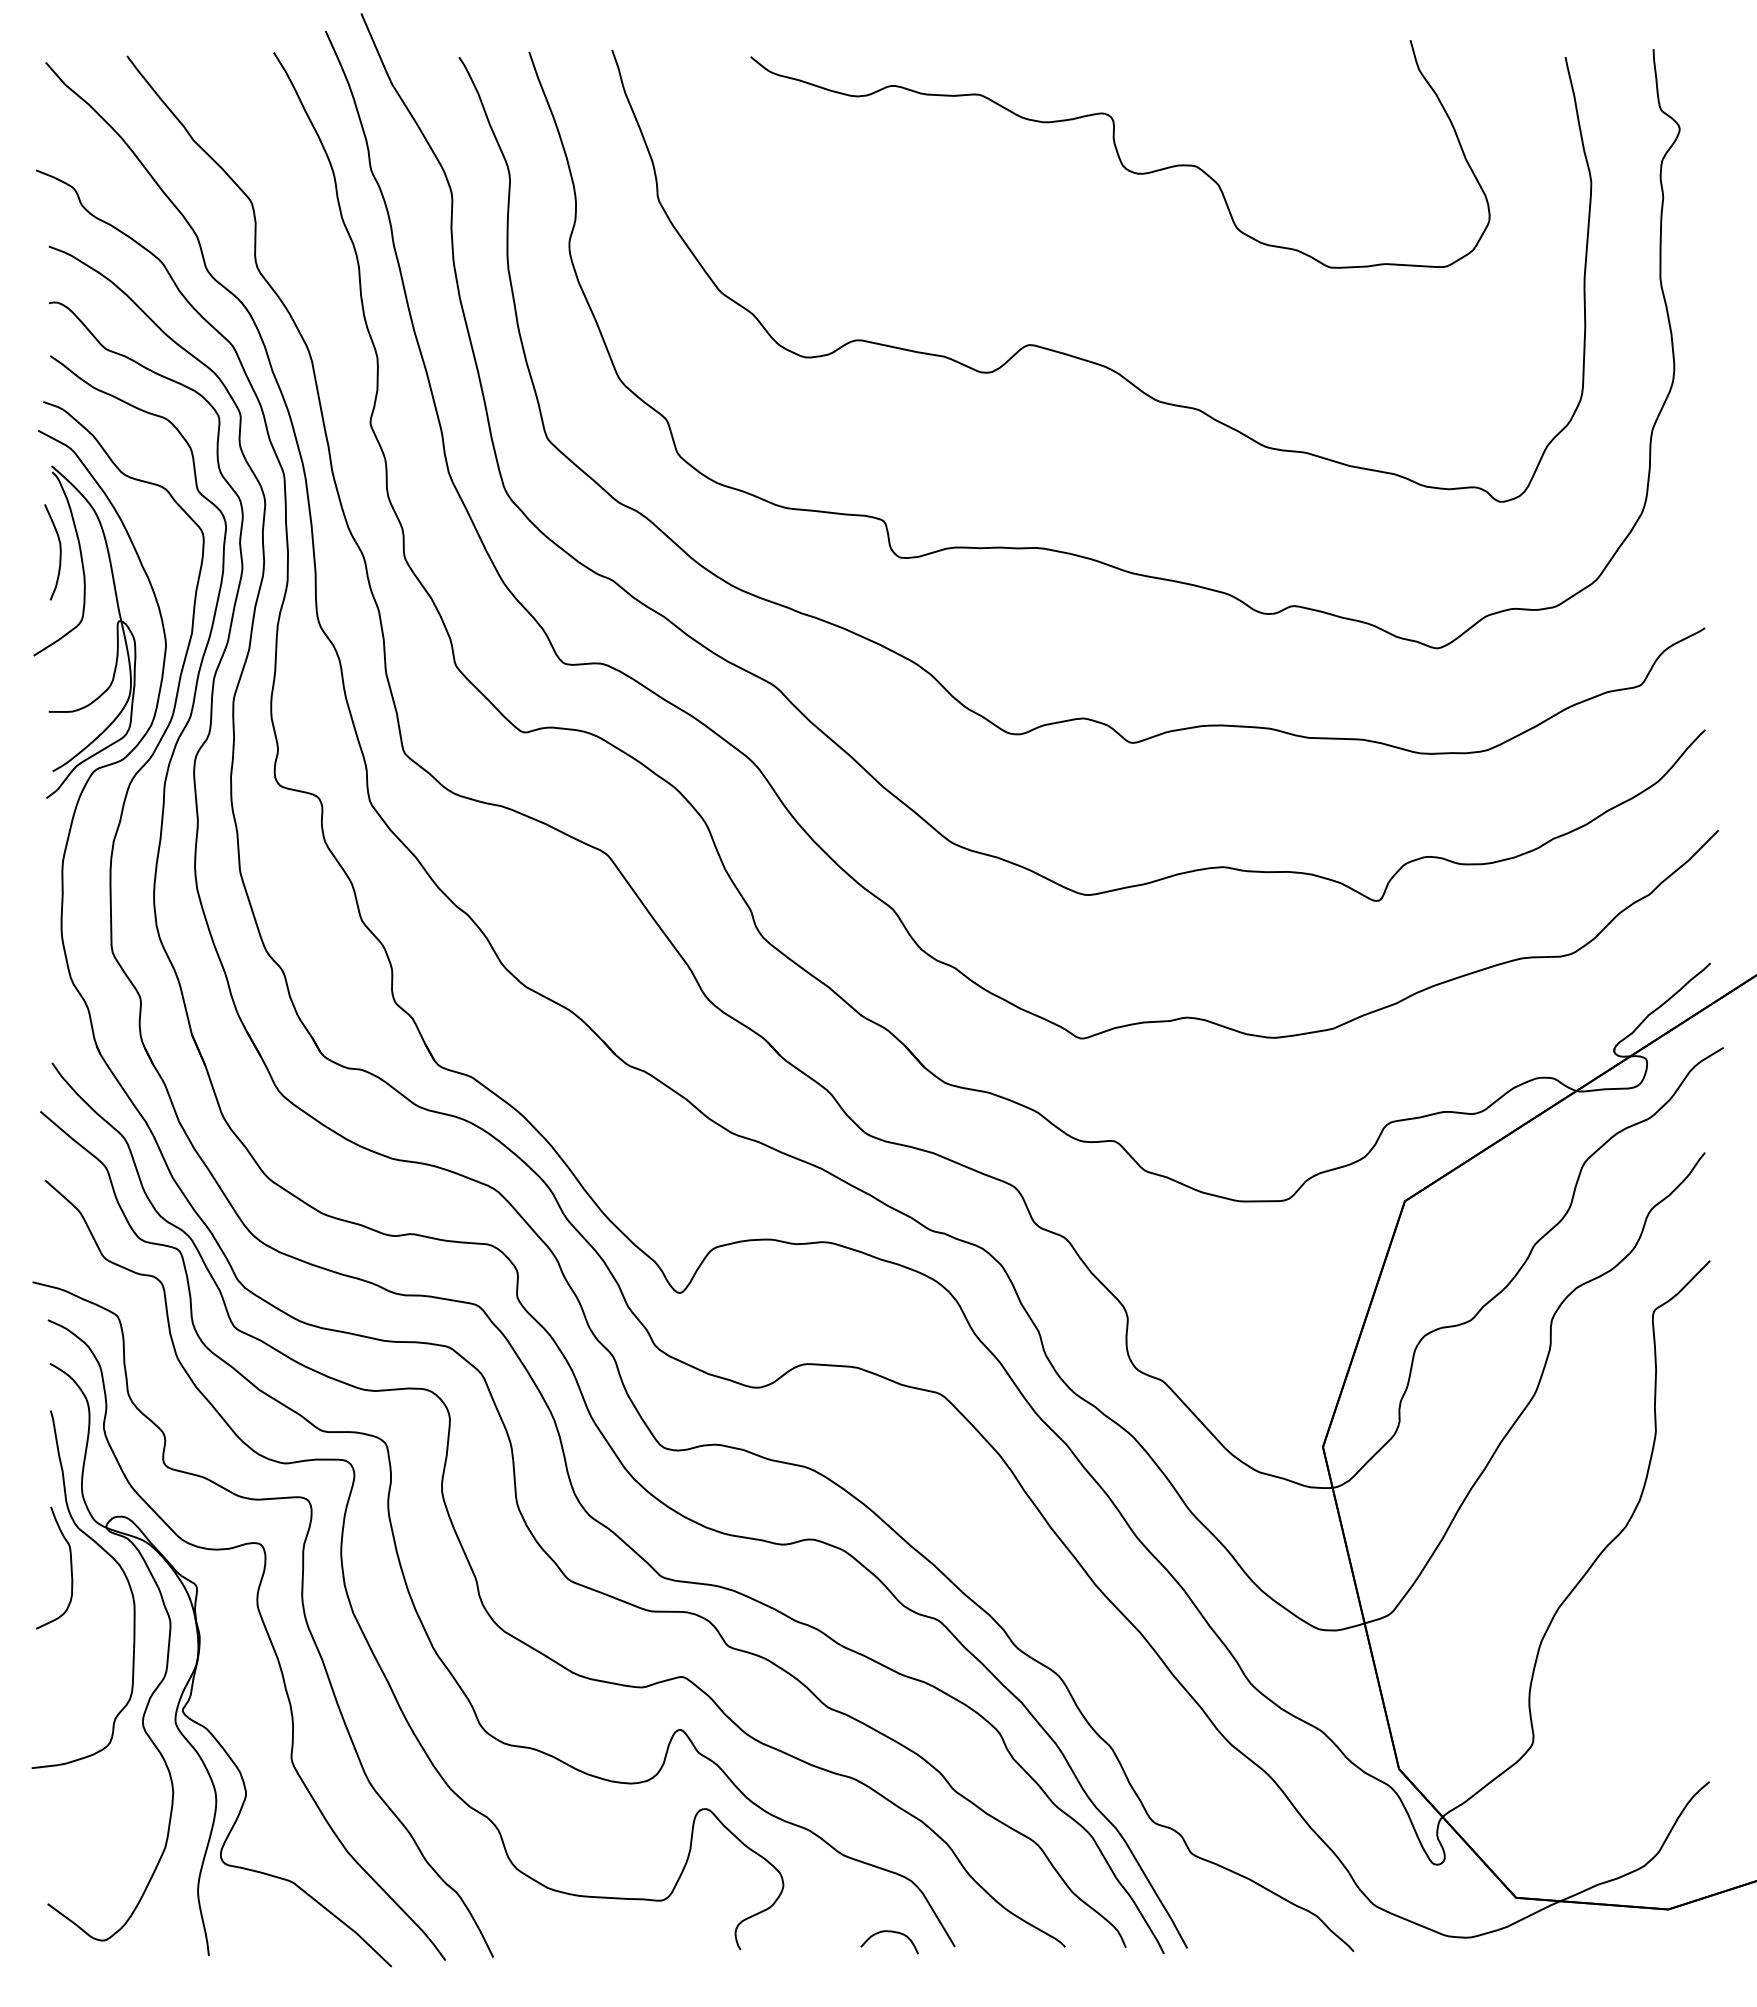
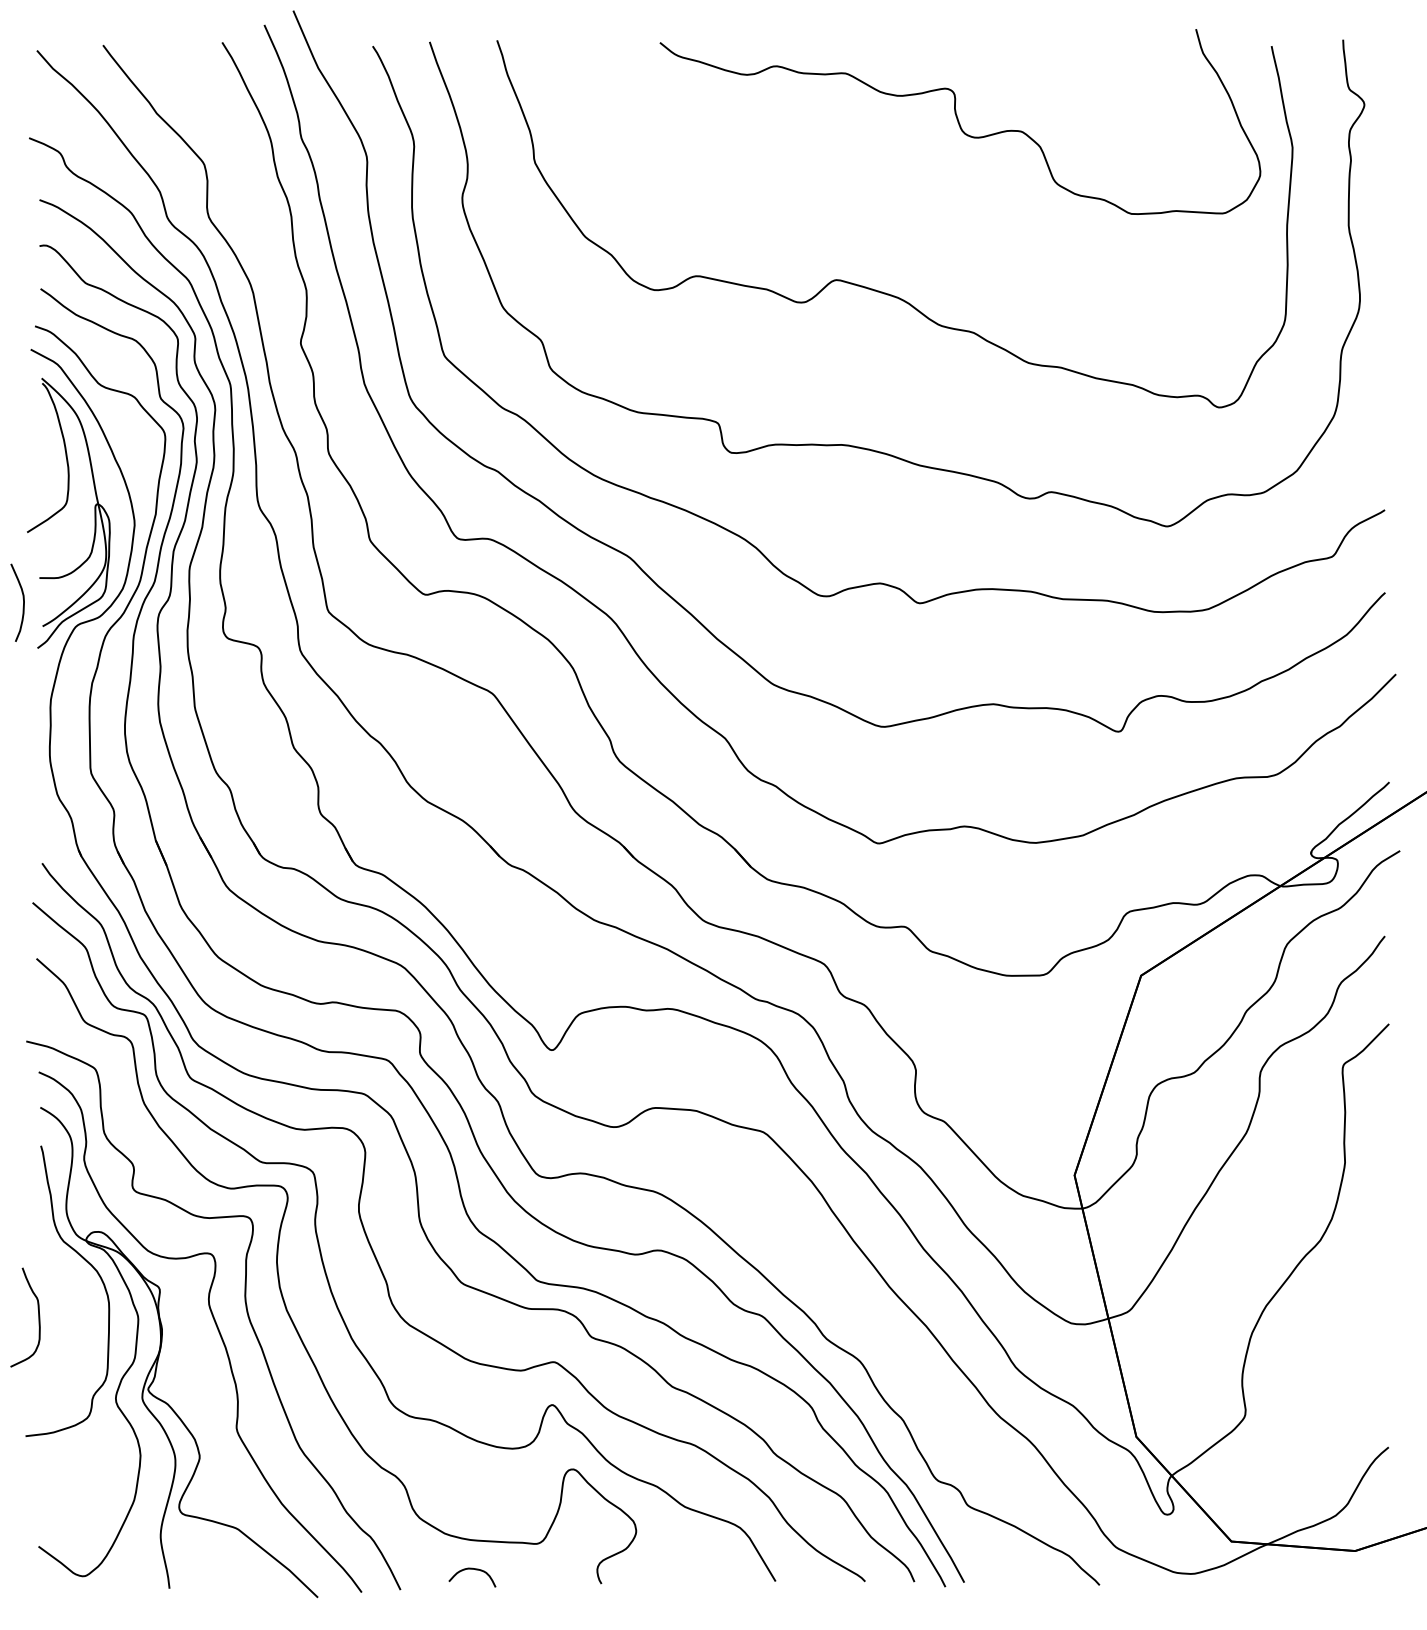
curve: (1119, 154) -> (959, 122), moved
curve: (59, 552) -> (22, 602), moved
curve: (70, 1567) -> (38, 1317), moved
curve: (889, 1932) -> (472, 1569), moved

